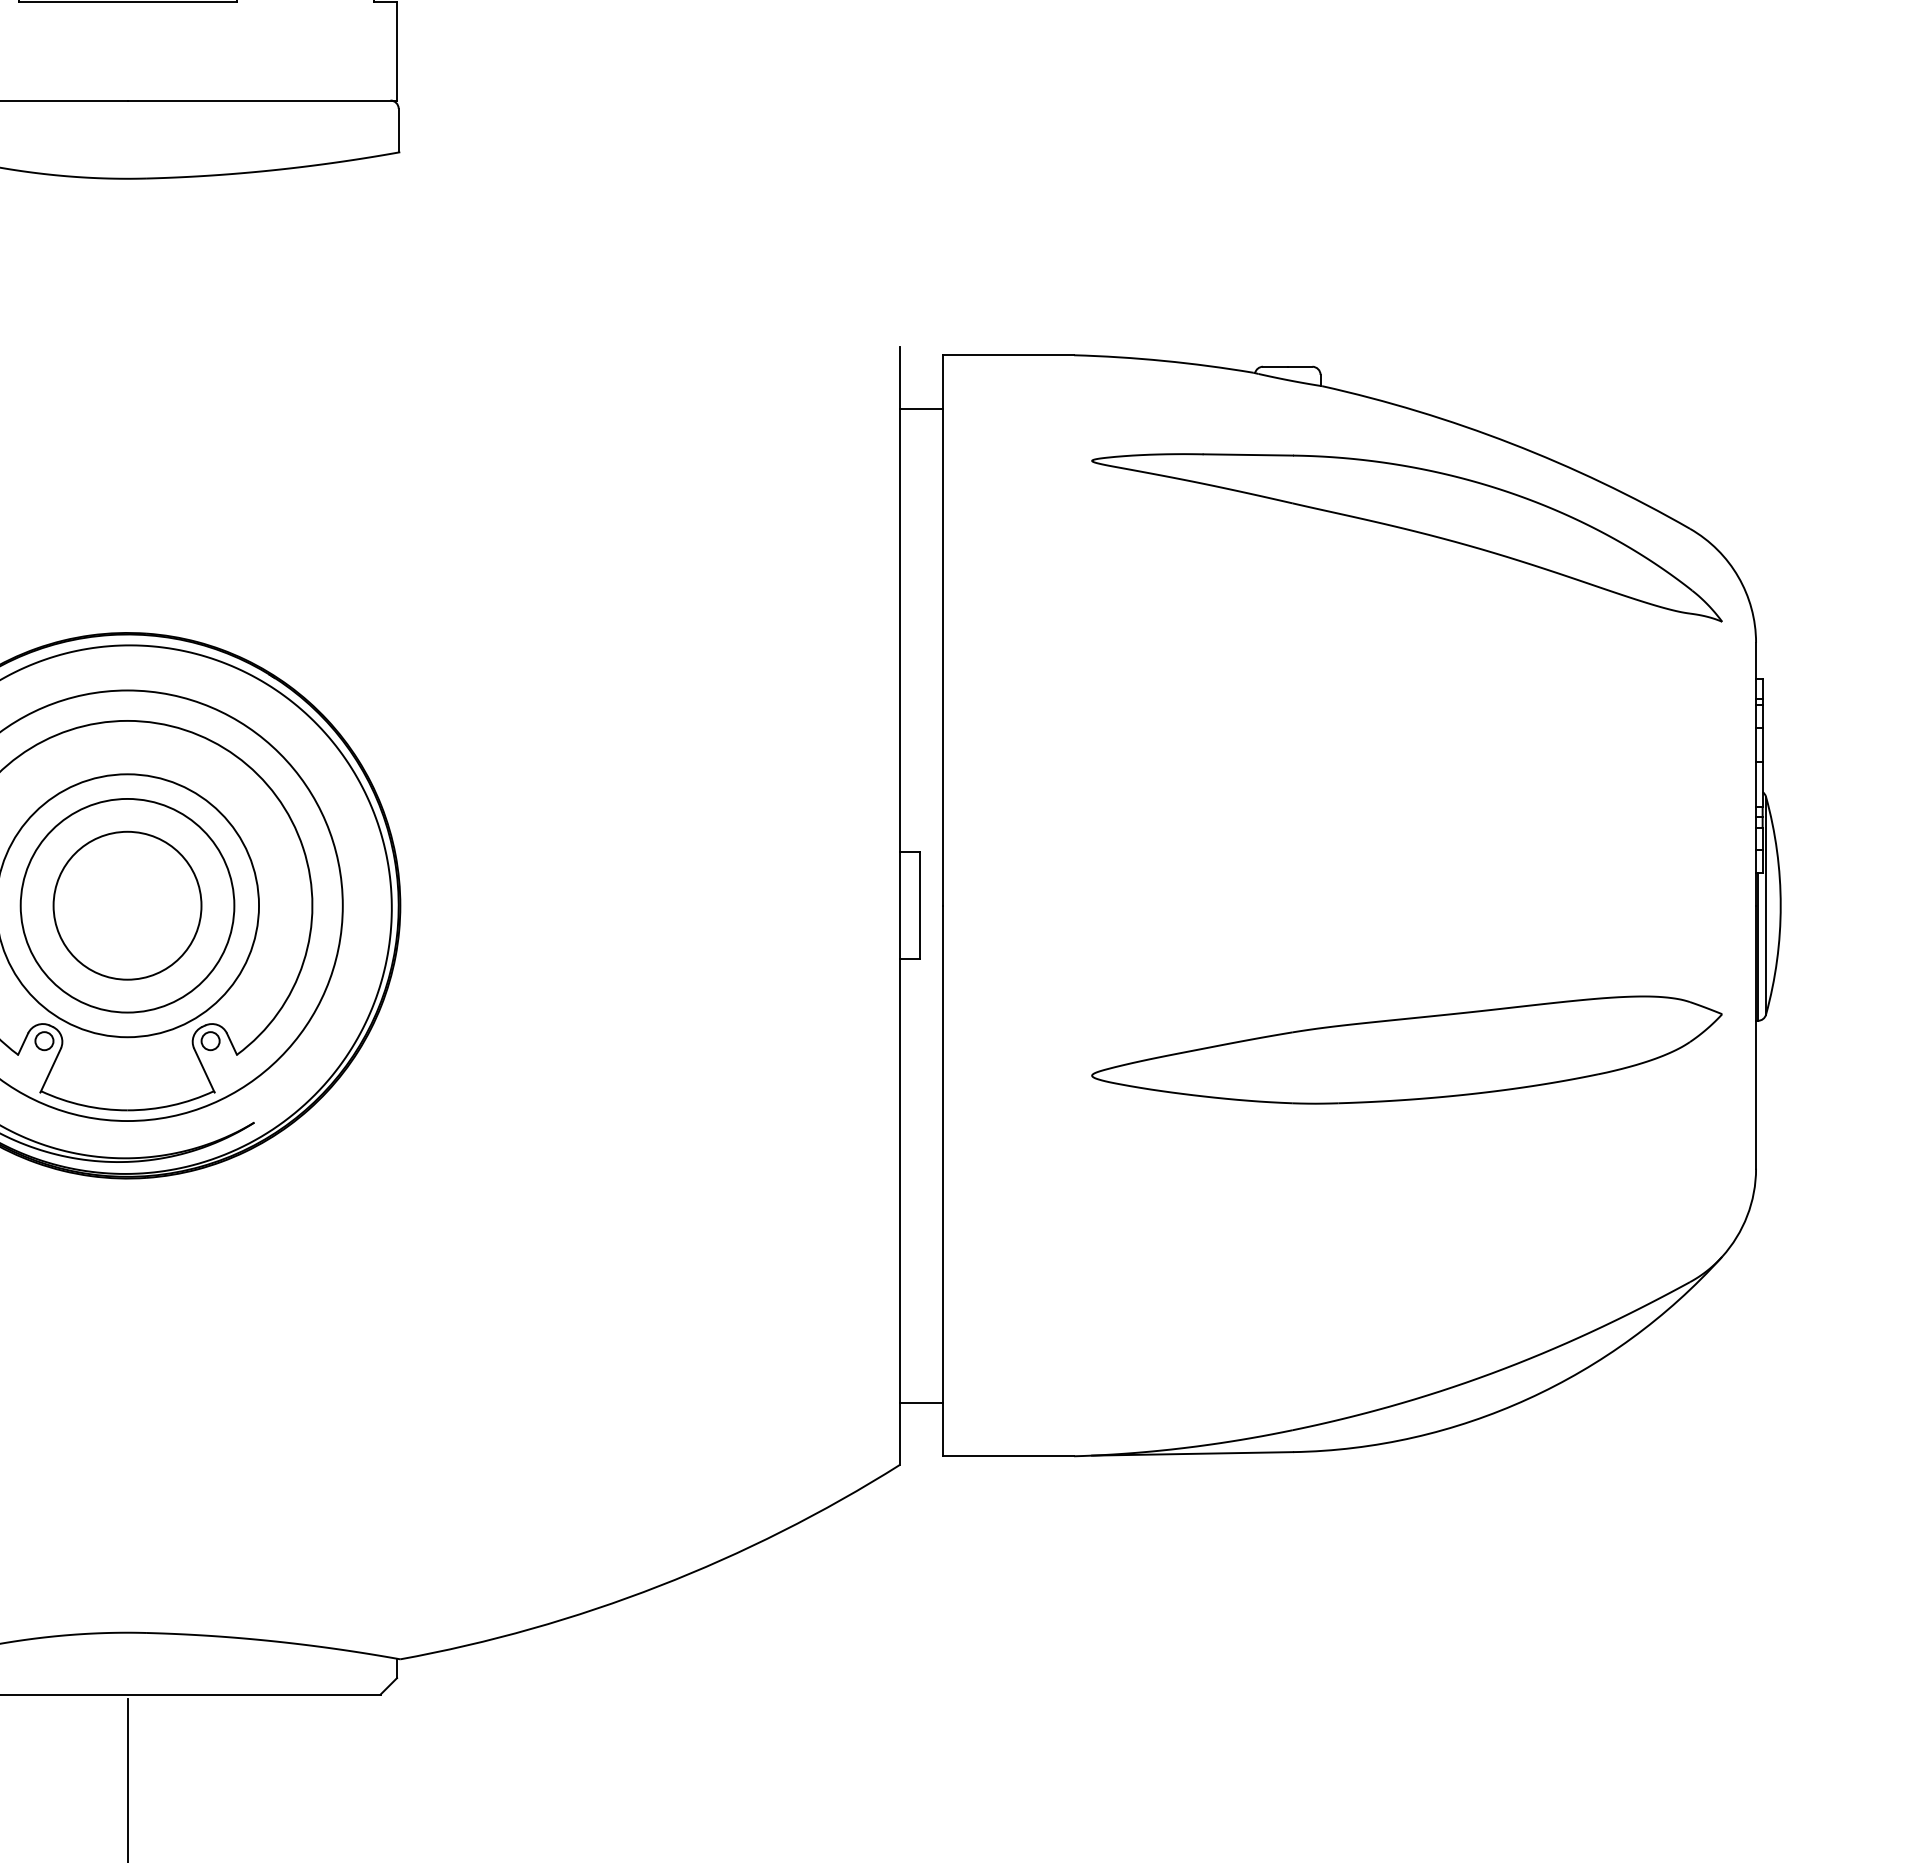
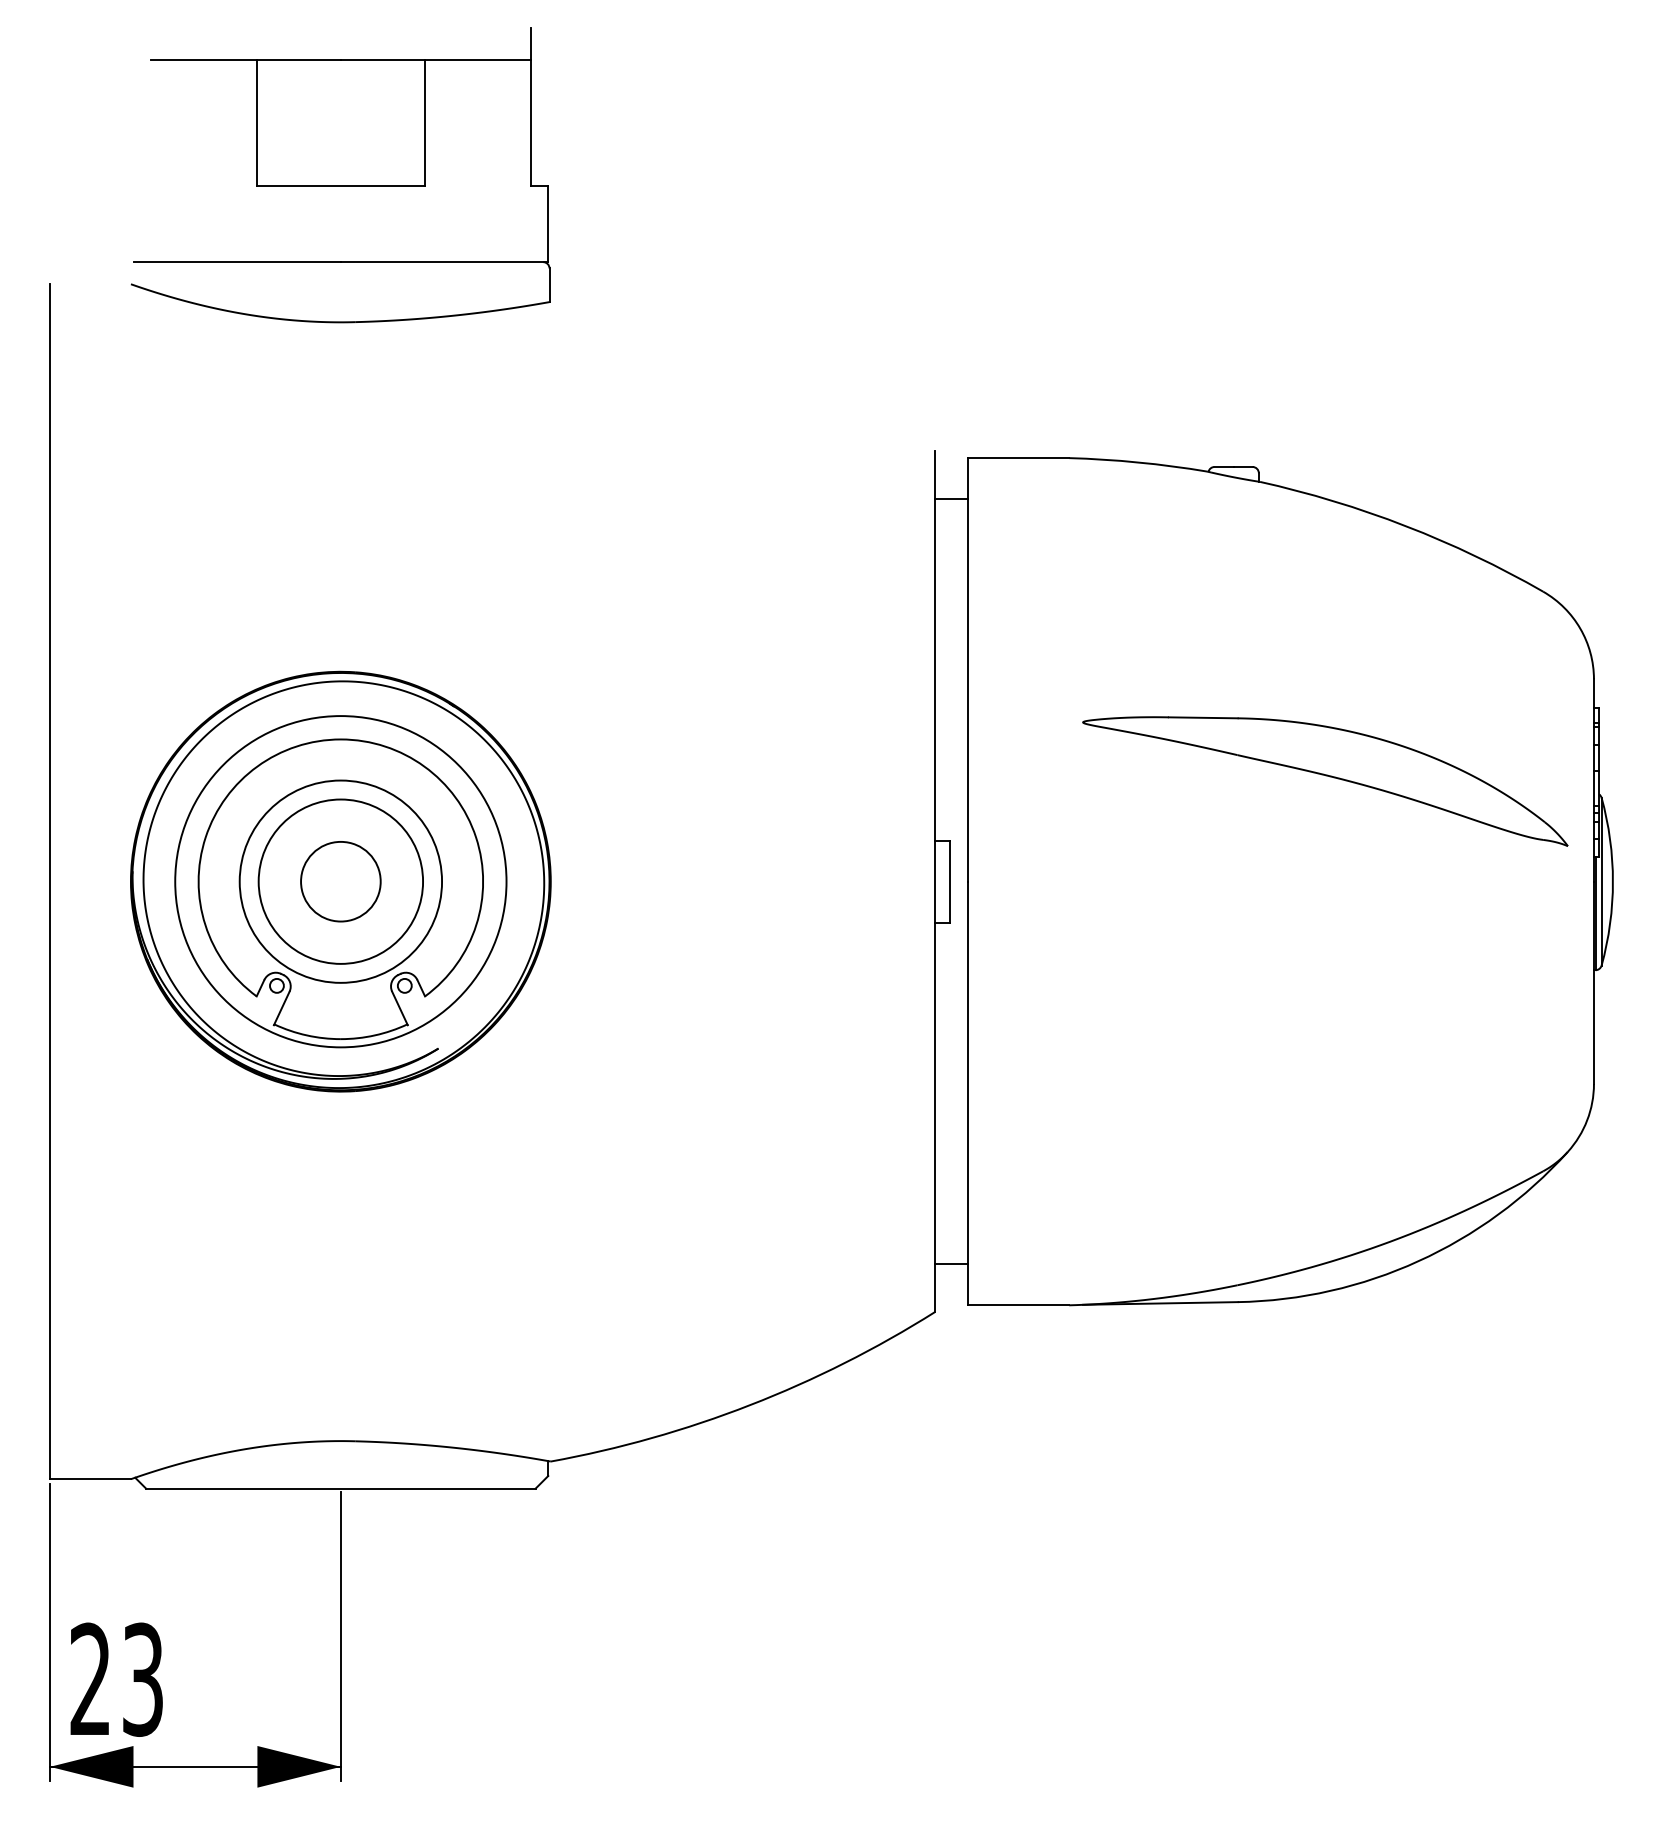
part: (1407, 537) -> (1325, 781), moved
circle: (127, 905) -> (340, 881), size x0.7
part: (1407, 1049) -> (1325, 992), removed

